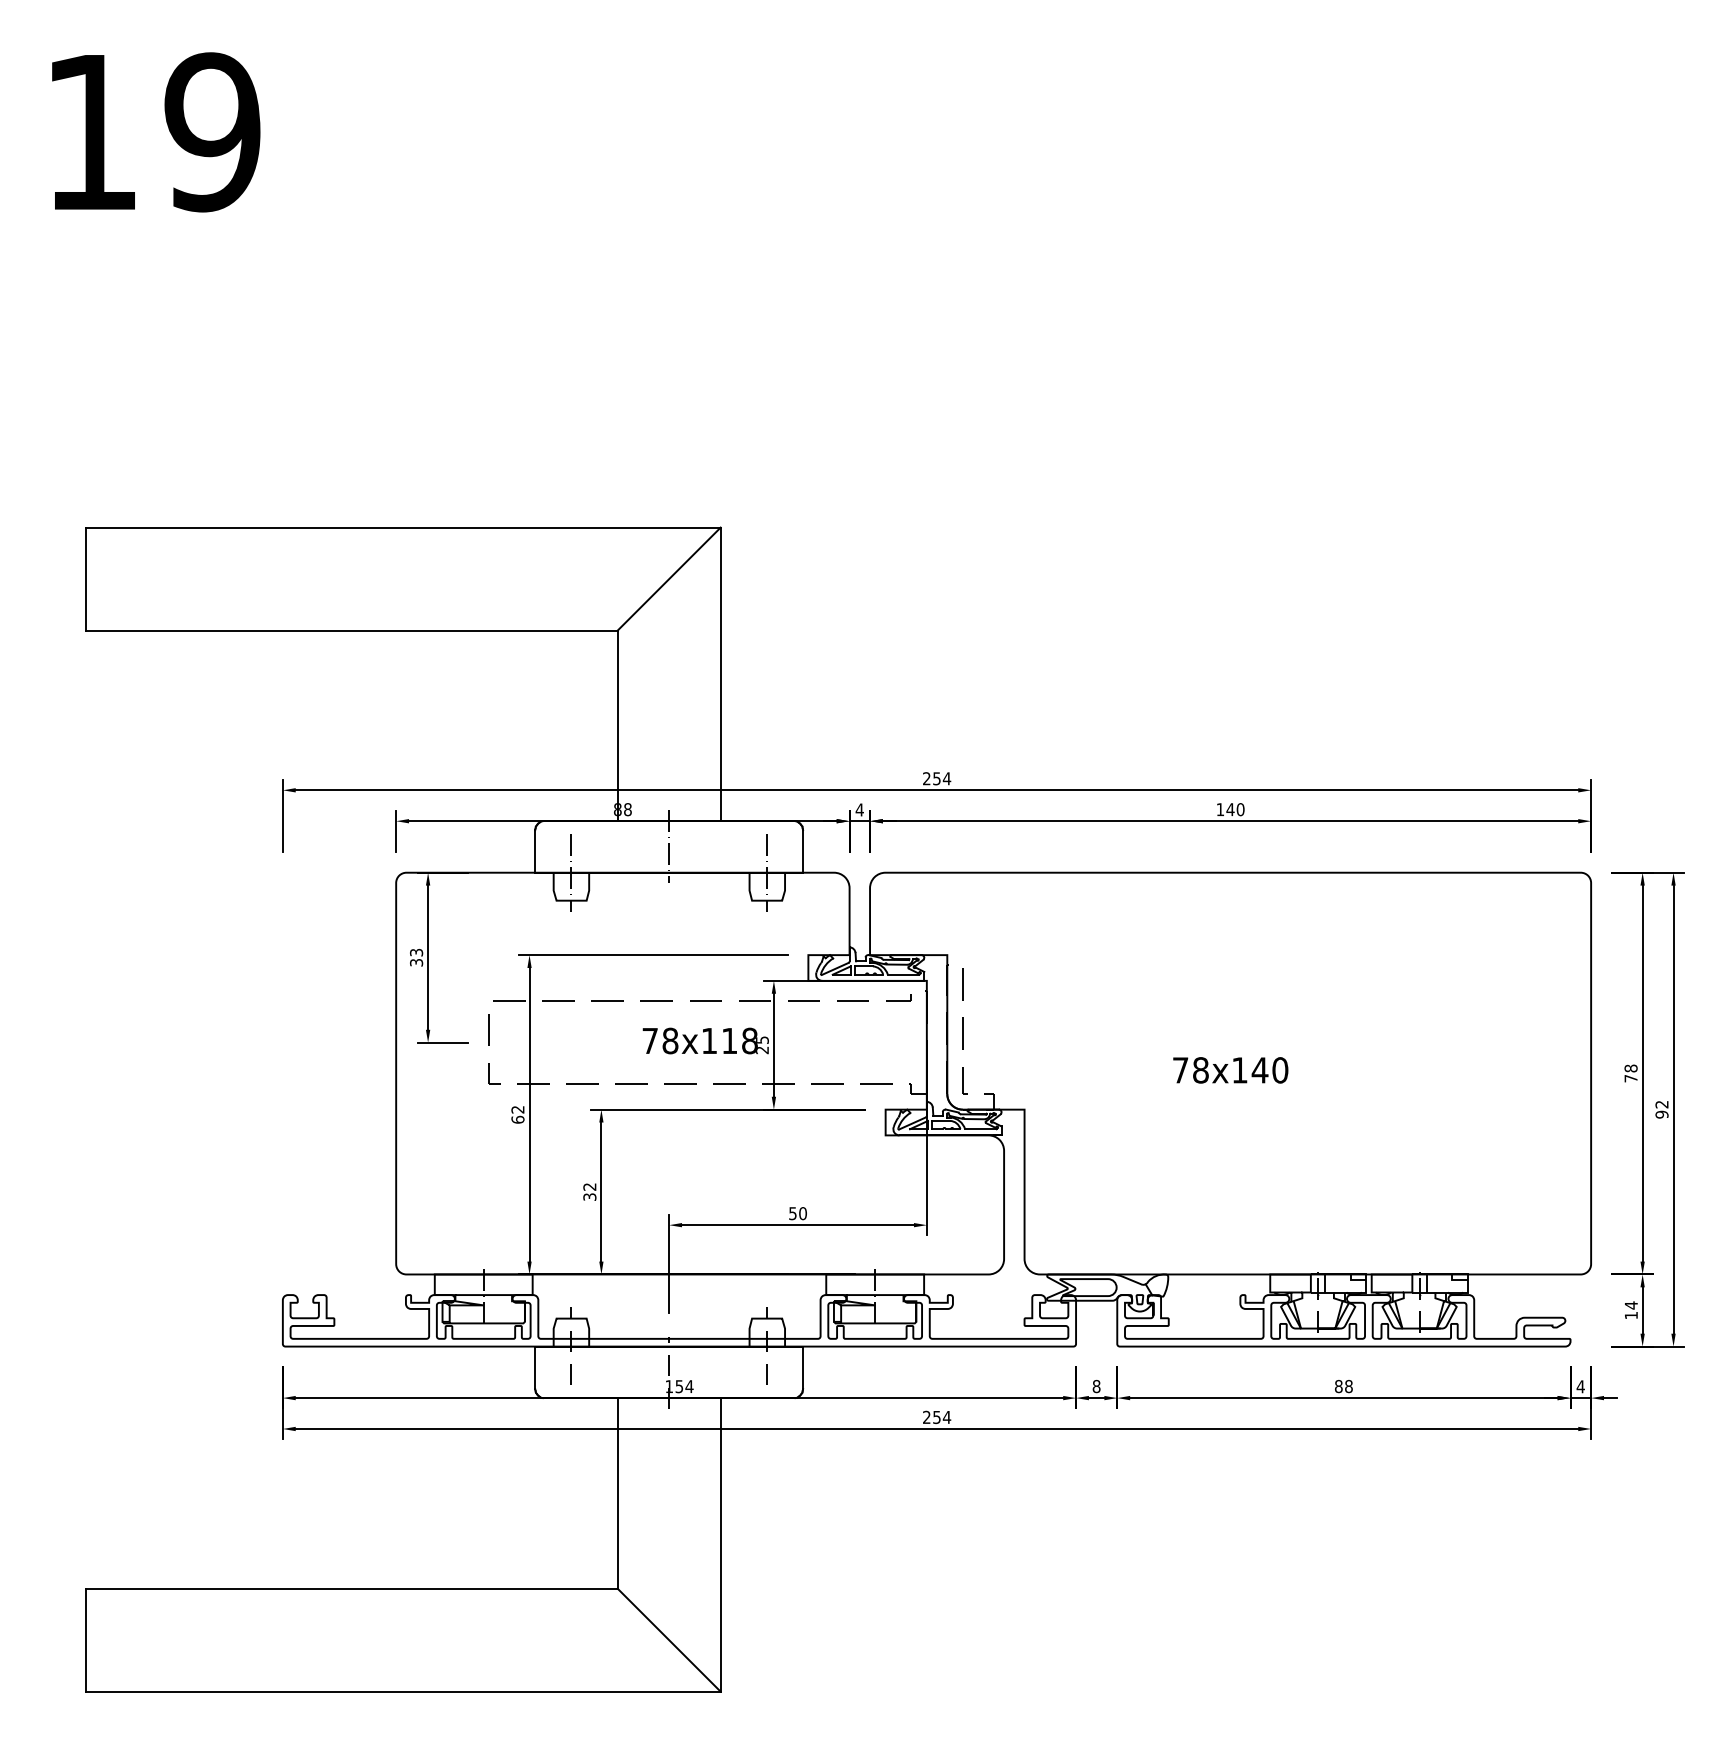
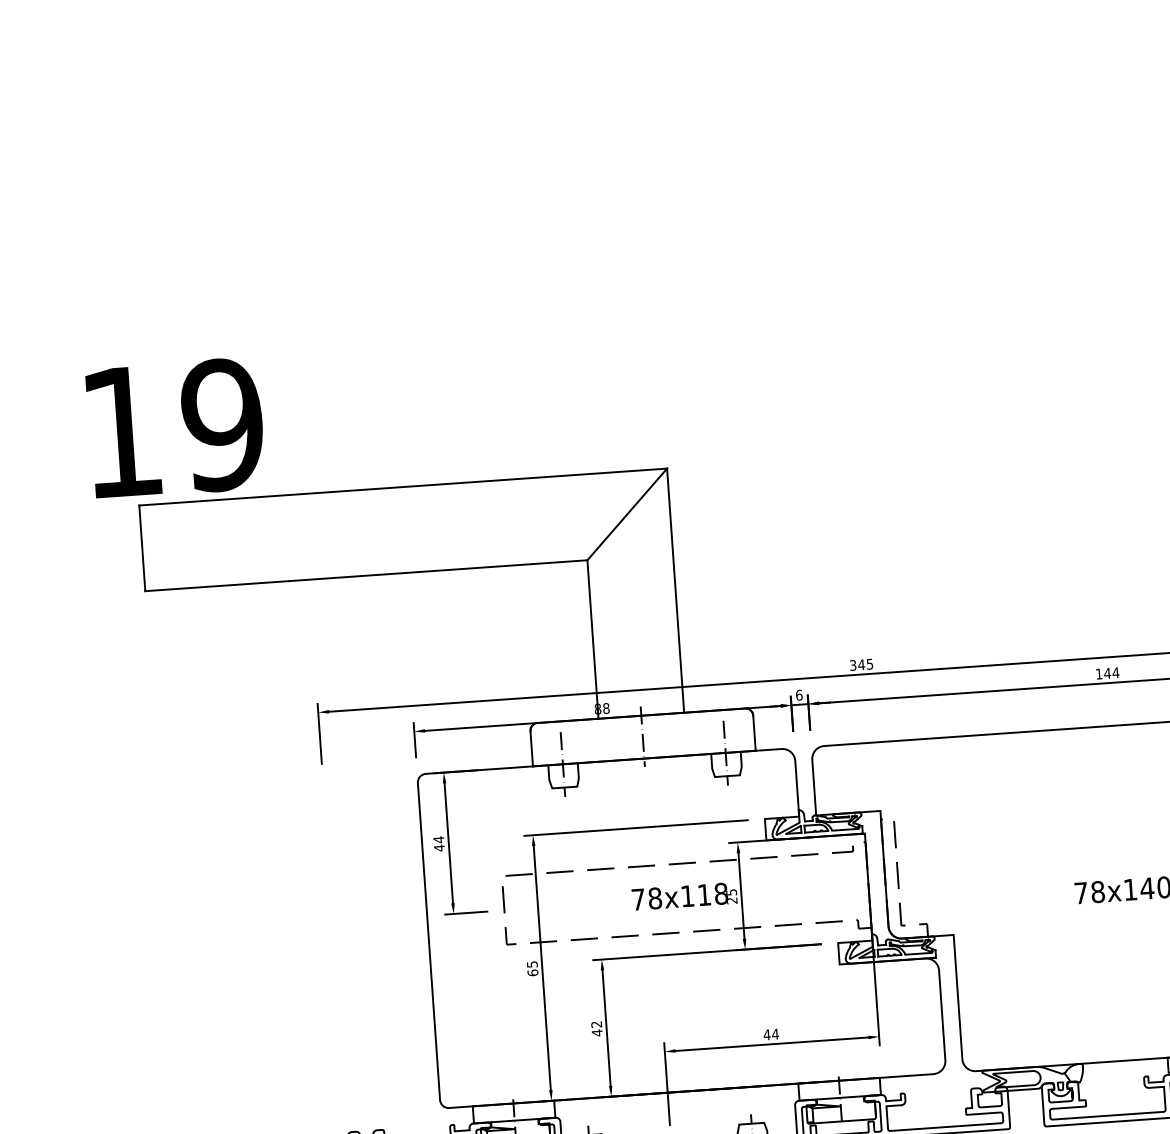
text: (156, 132) -> (176, 428), moved
text: (937, 778) -> (862, 664), 254 -> 345
text: (859, 809) -> (798, 694), 4 -> 6
text: (1240, 809) -> (1115, 672), 140 -> 144
text: (416, 957) -> (439, 843), 33 -> 44
text: (517, 1109) -> (531, 964), 62 -> 65
text: (589, 1197) -> (596, 1033), 32 -> 42
text: (797, 1213) -> (770, 1034), 50 -> 44

